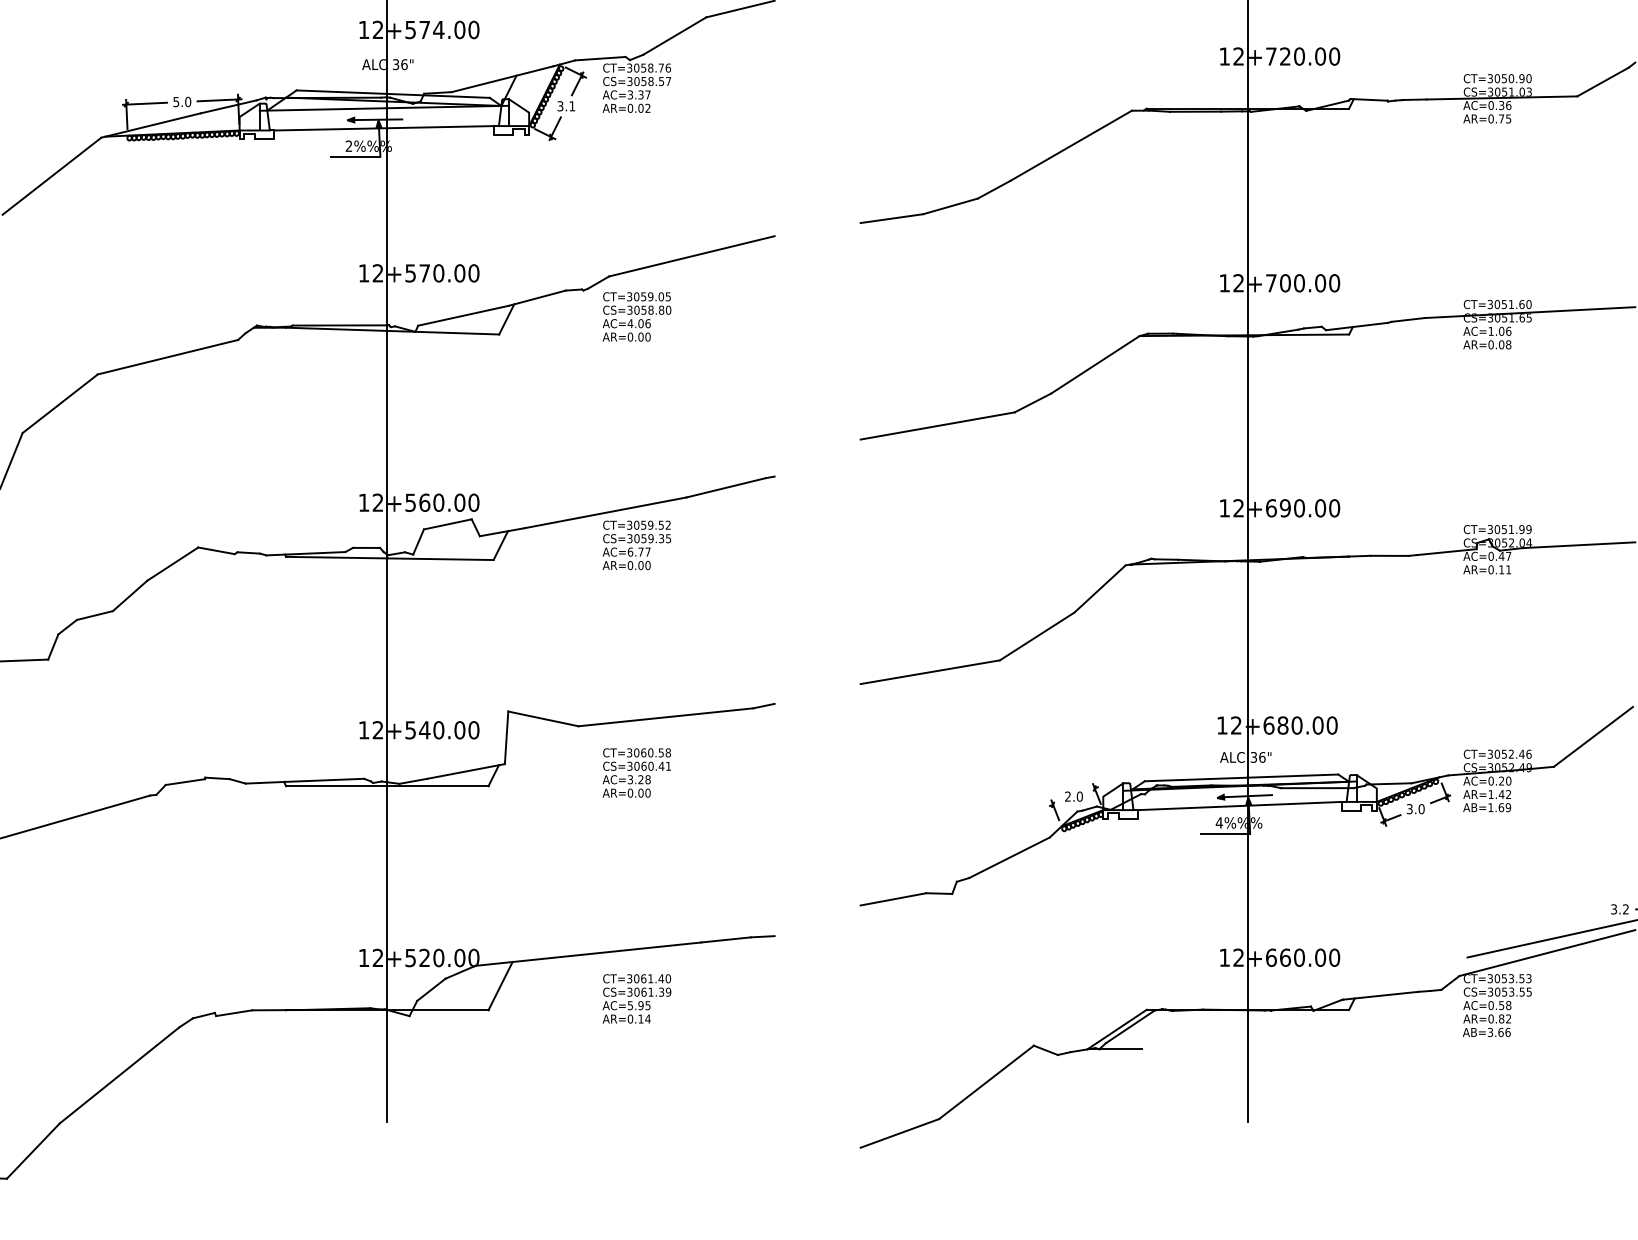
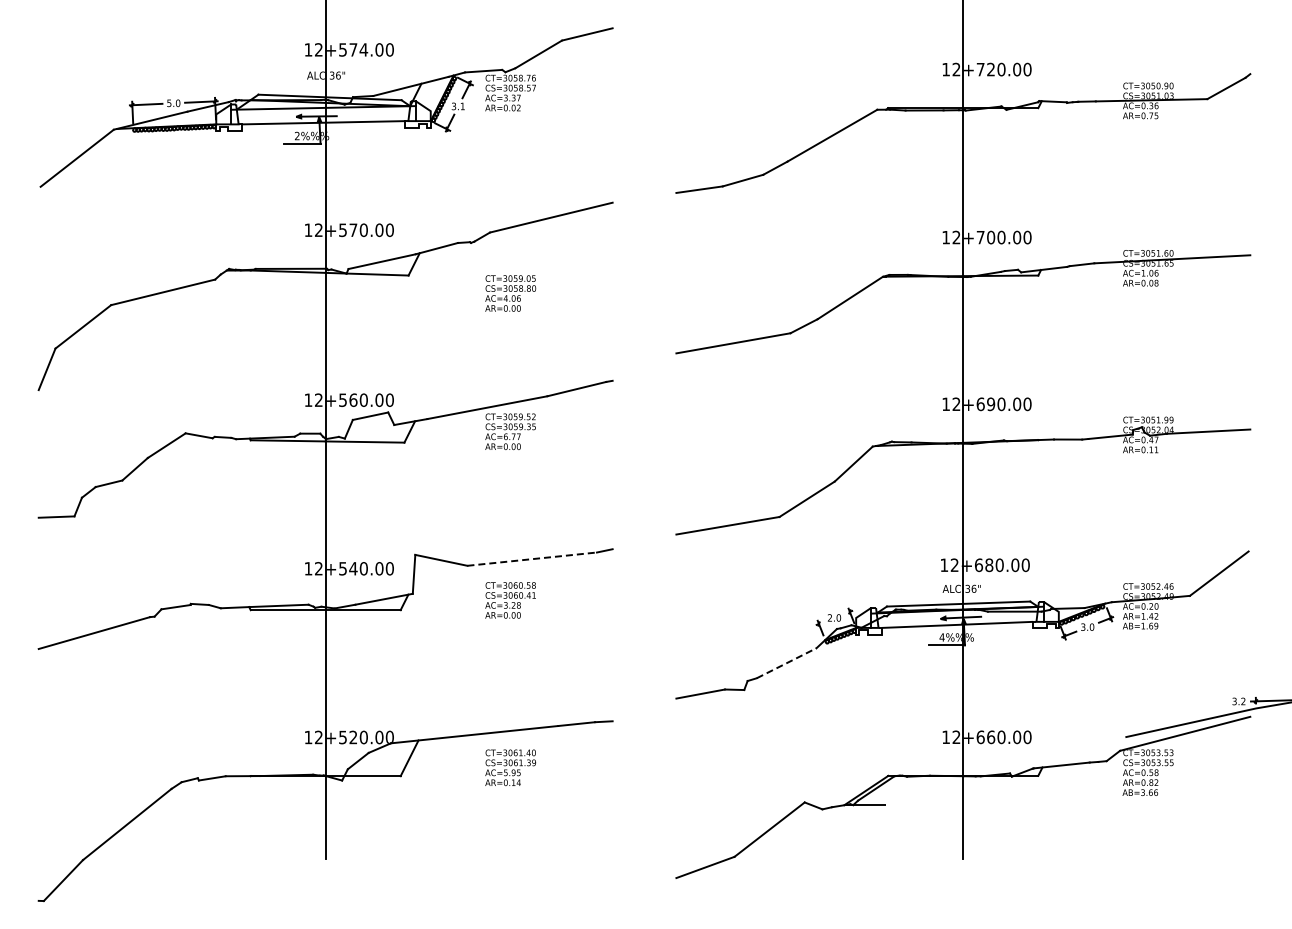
text: (636, 316) -> (510, 293), moved
line: (666, 717) -> (532, 559), solid -> dashed
line: (1010, 856) -> (787, 662), solid -> dashed

